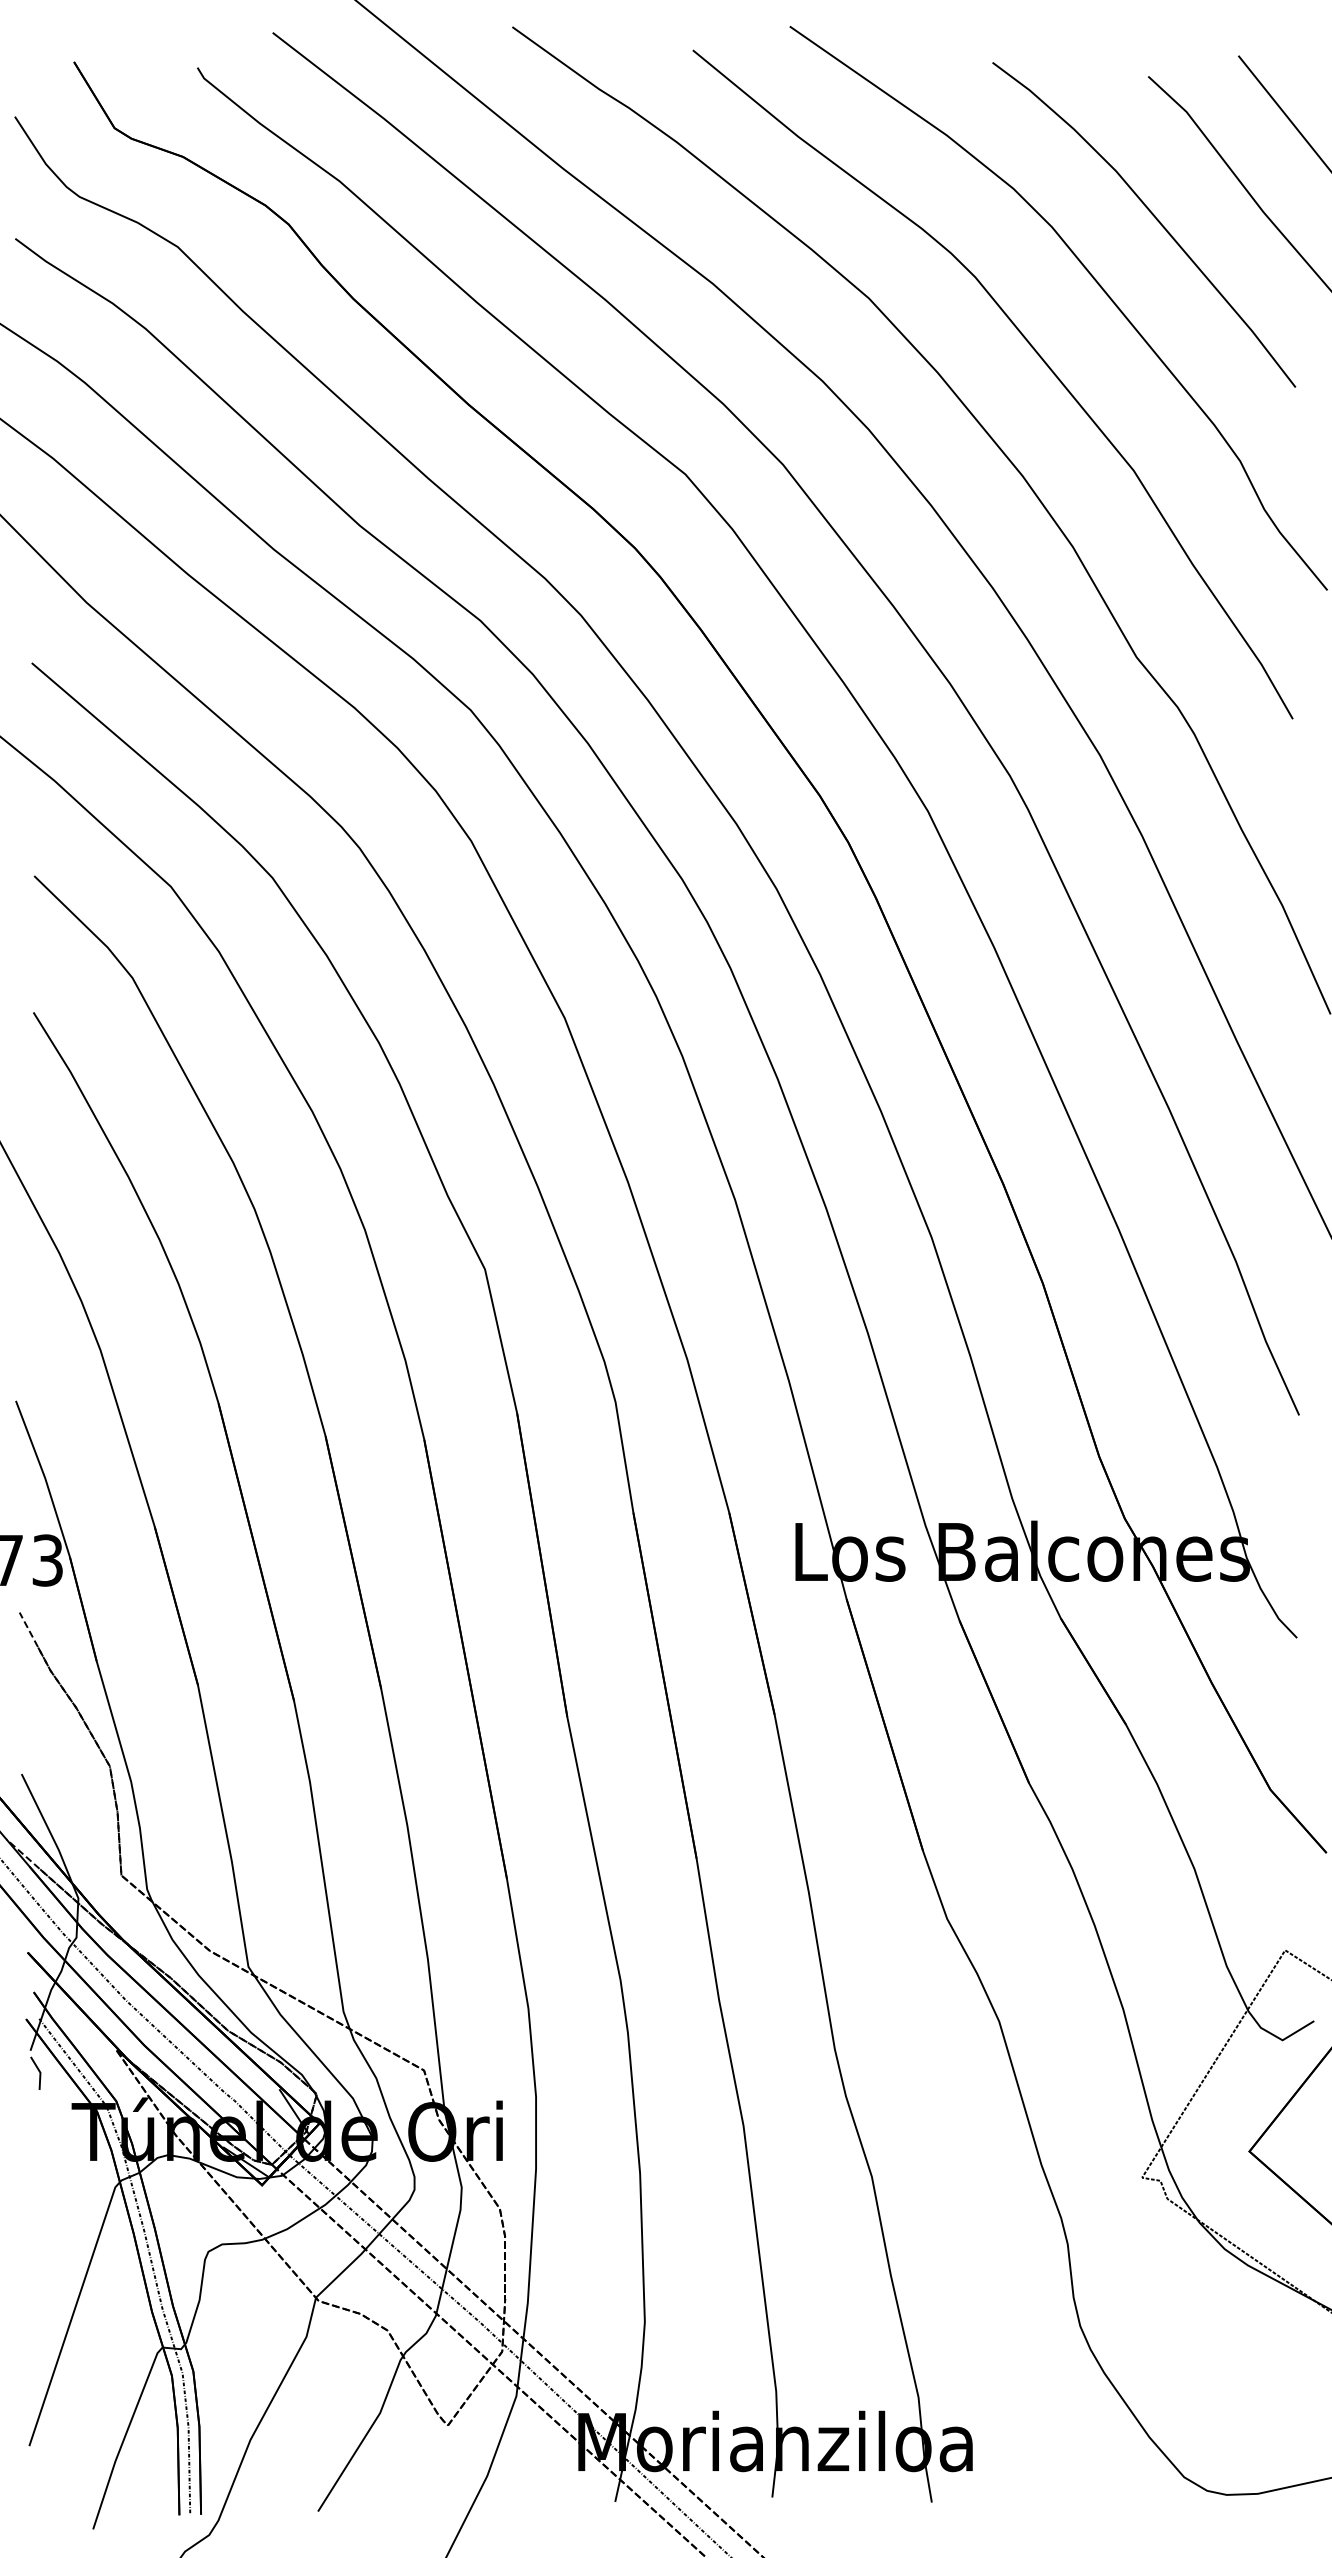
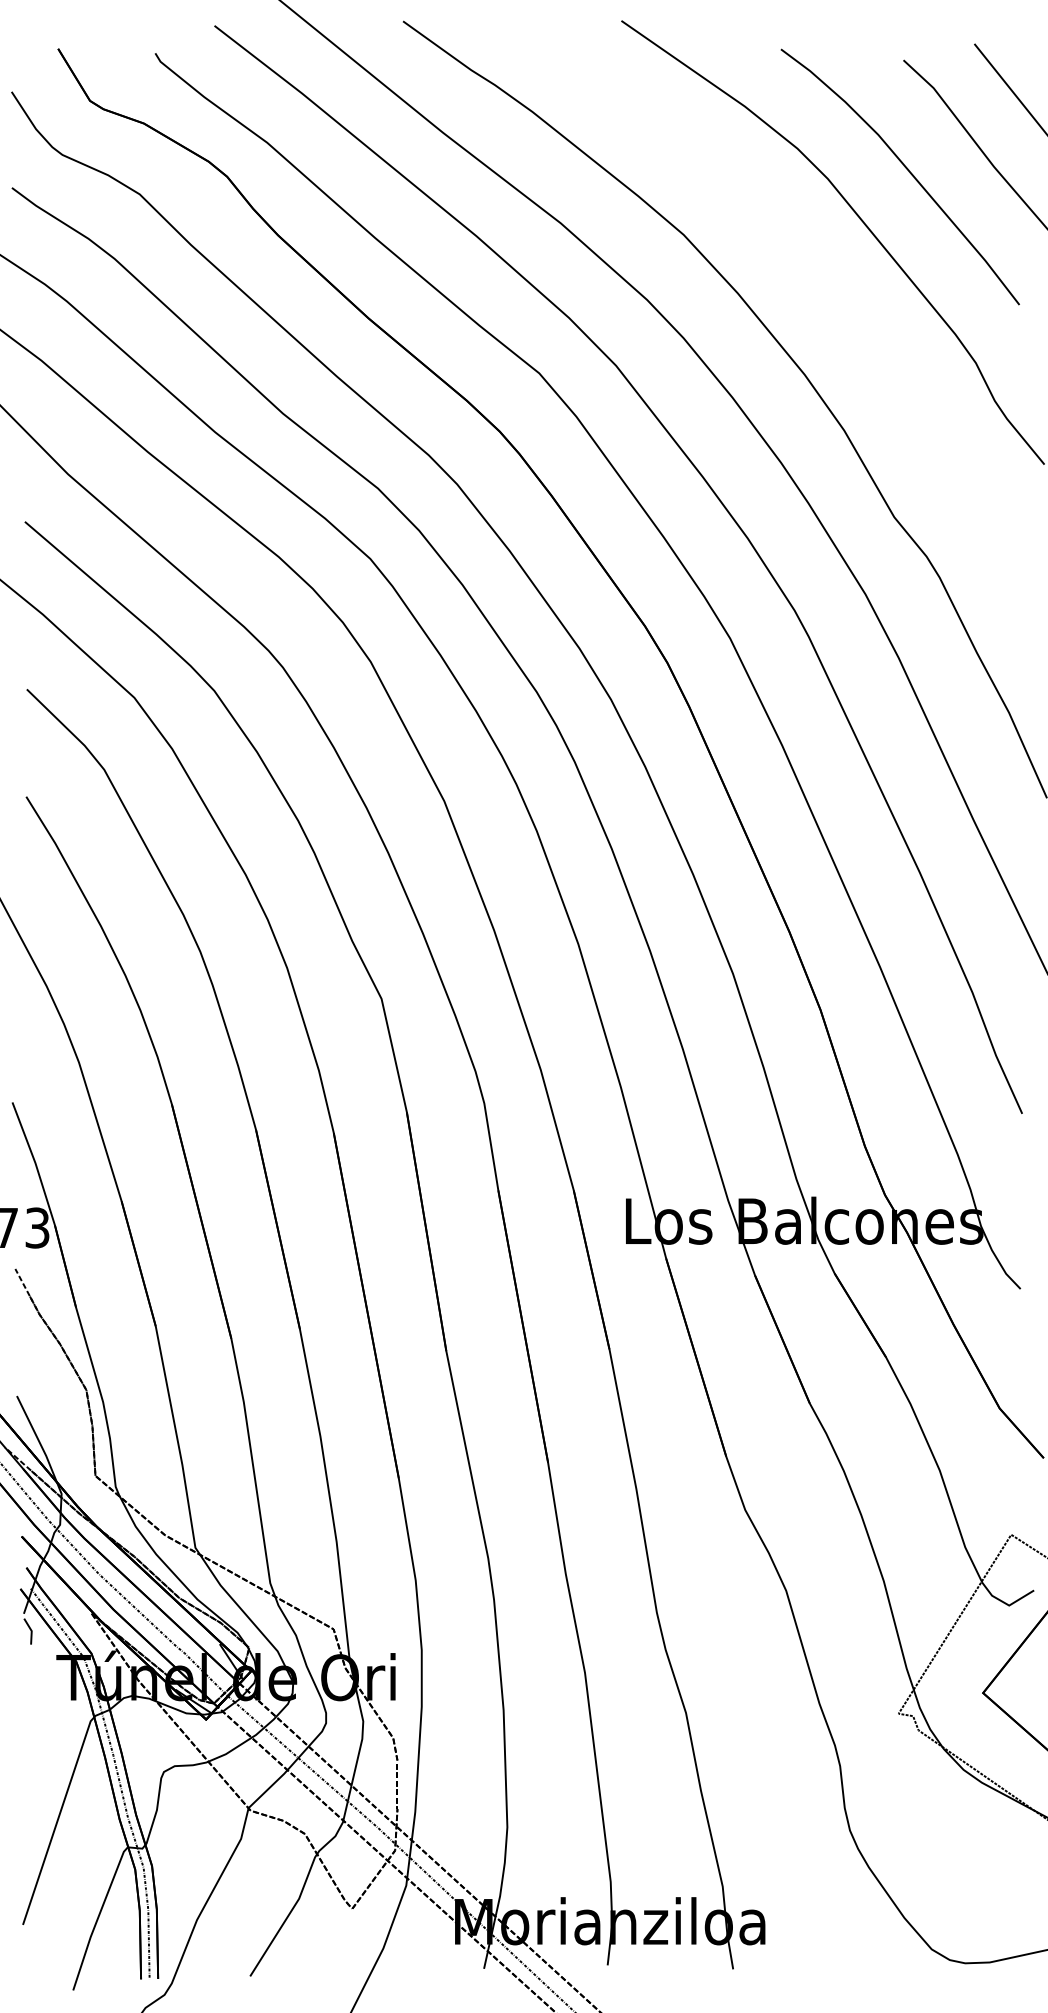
curve: (1033, 351) -> (813, 276), removed

